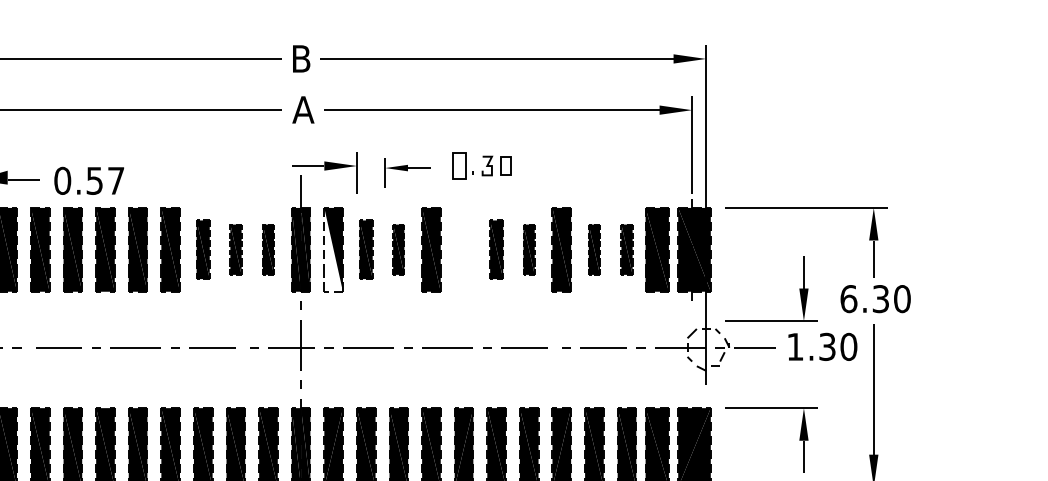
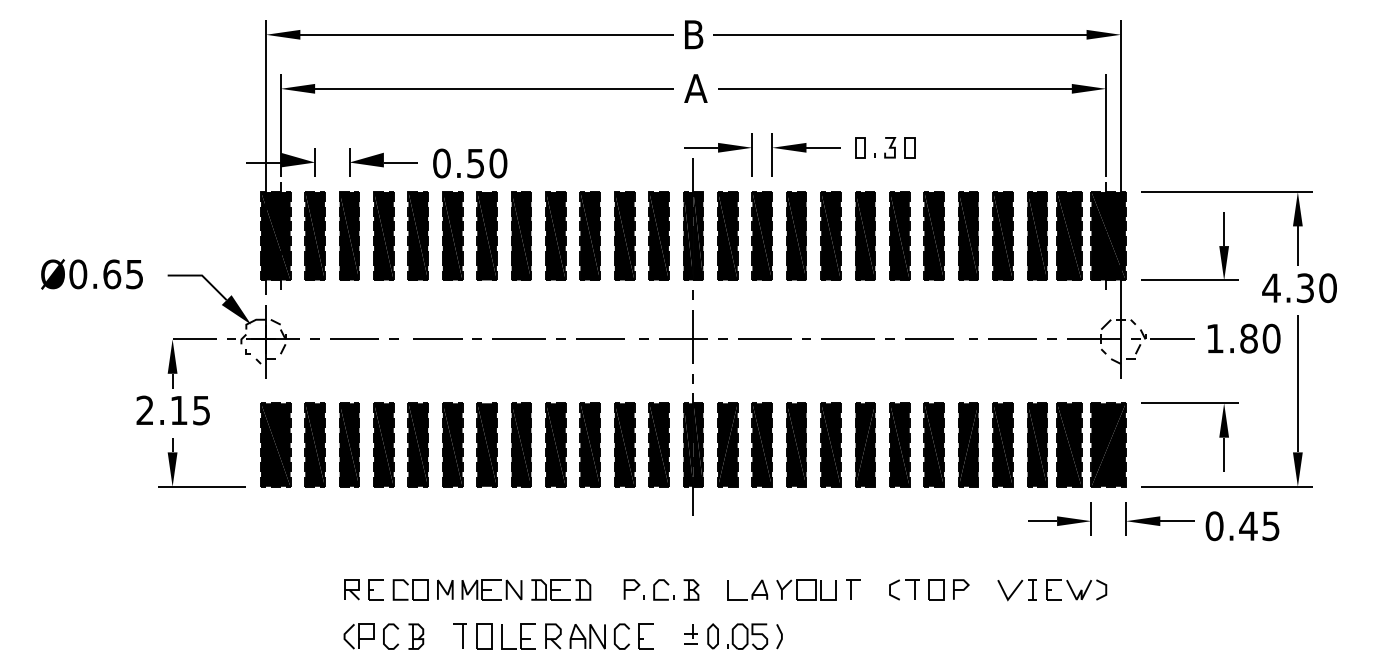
part: (459, 165) -> (860, 147), size x0.71
part: (407, 172) -> (805, 154), size x1.43
text: (116, 180) -> (498, 163), 0.57 -> 0.50
part: (202, 249) -> (589, 235), size x1.43
part: (235, 249) -> (624, 235), size x1.67
part: (267, 249) -> (658, 235), size x1.67
part: (365, 249) -> (761, 235), size x1.43
part: (398, 249) -> (796, 235), size x1.67
part: (464, 249) -> (865, 235), added
part: (496, 249) -> (899, 235), size x1.43
part: (528, 249) -> (933, 235), size x1.67
part: (593, 249) -> (1002, 235), size x1.67
part: (627, 249) -> (1037, 235), size x1.67
fill: (333, 250) -> (727, 236), added
part: (799, 288) -> (1219, 246), moved
text: (848, 299) -> (1271, 288), 6.30 -> 4.30
text: (827, 346) -> (1248, 338), 1.30 -> 1.80

